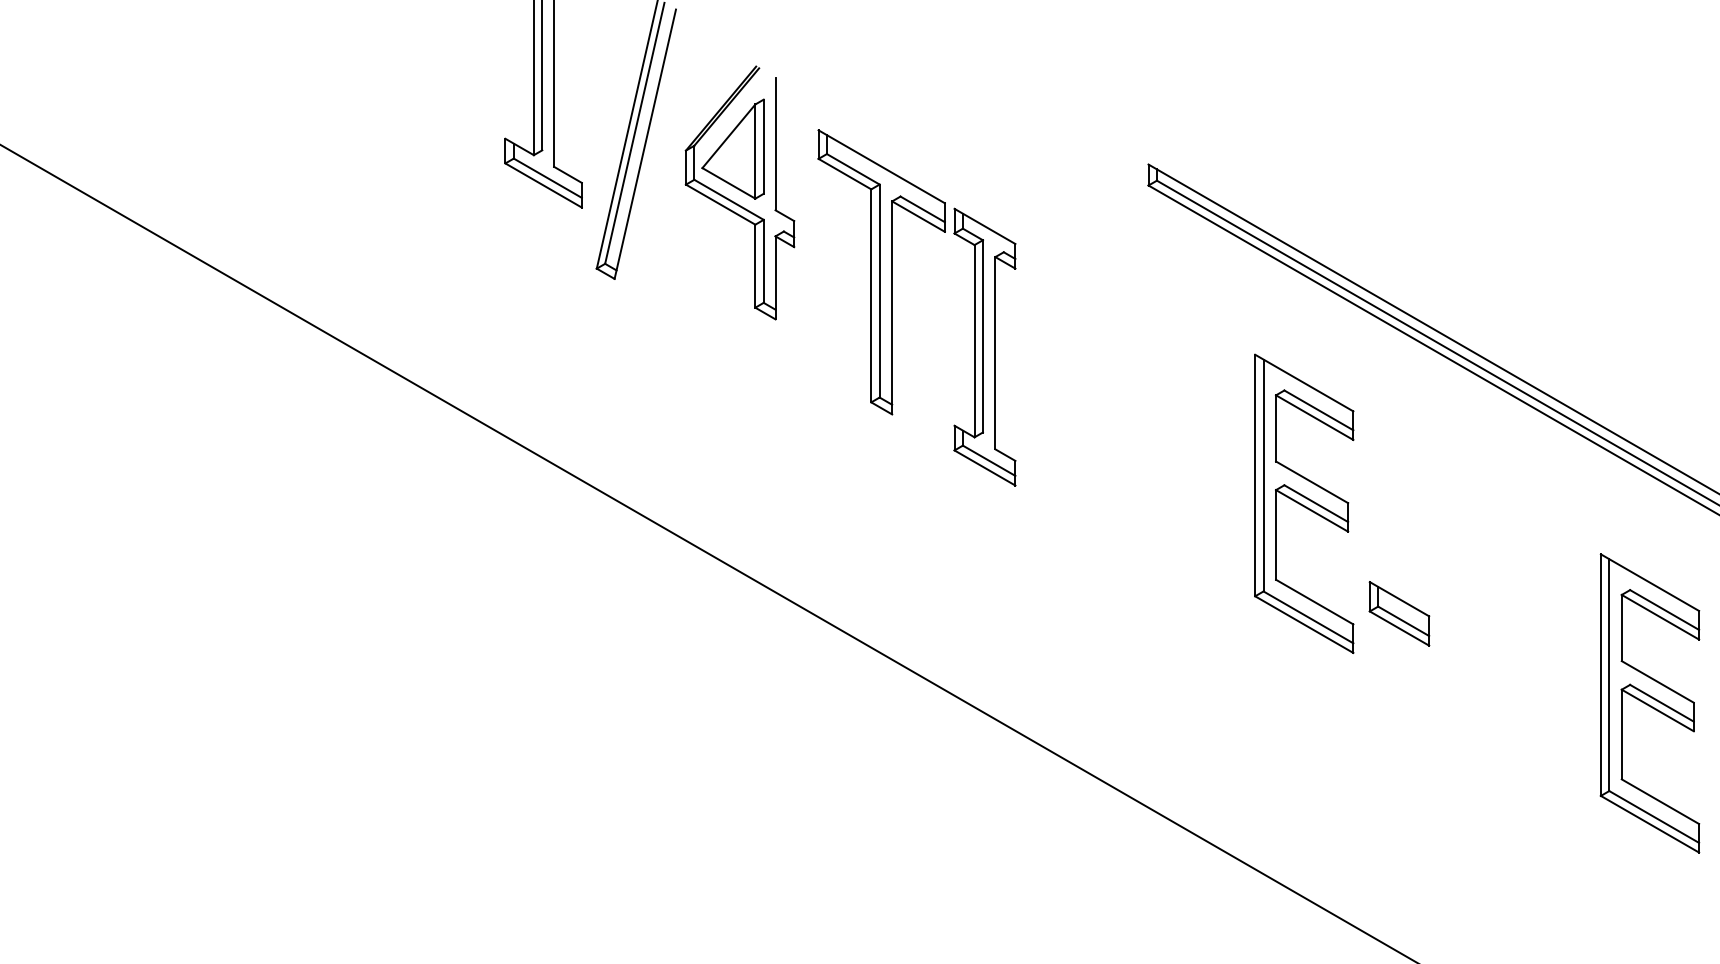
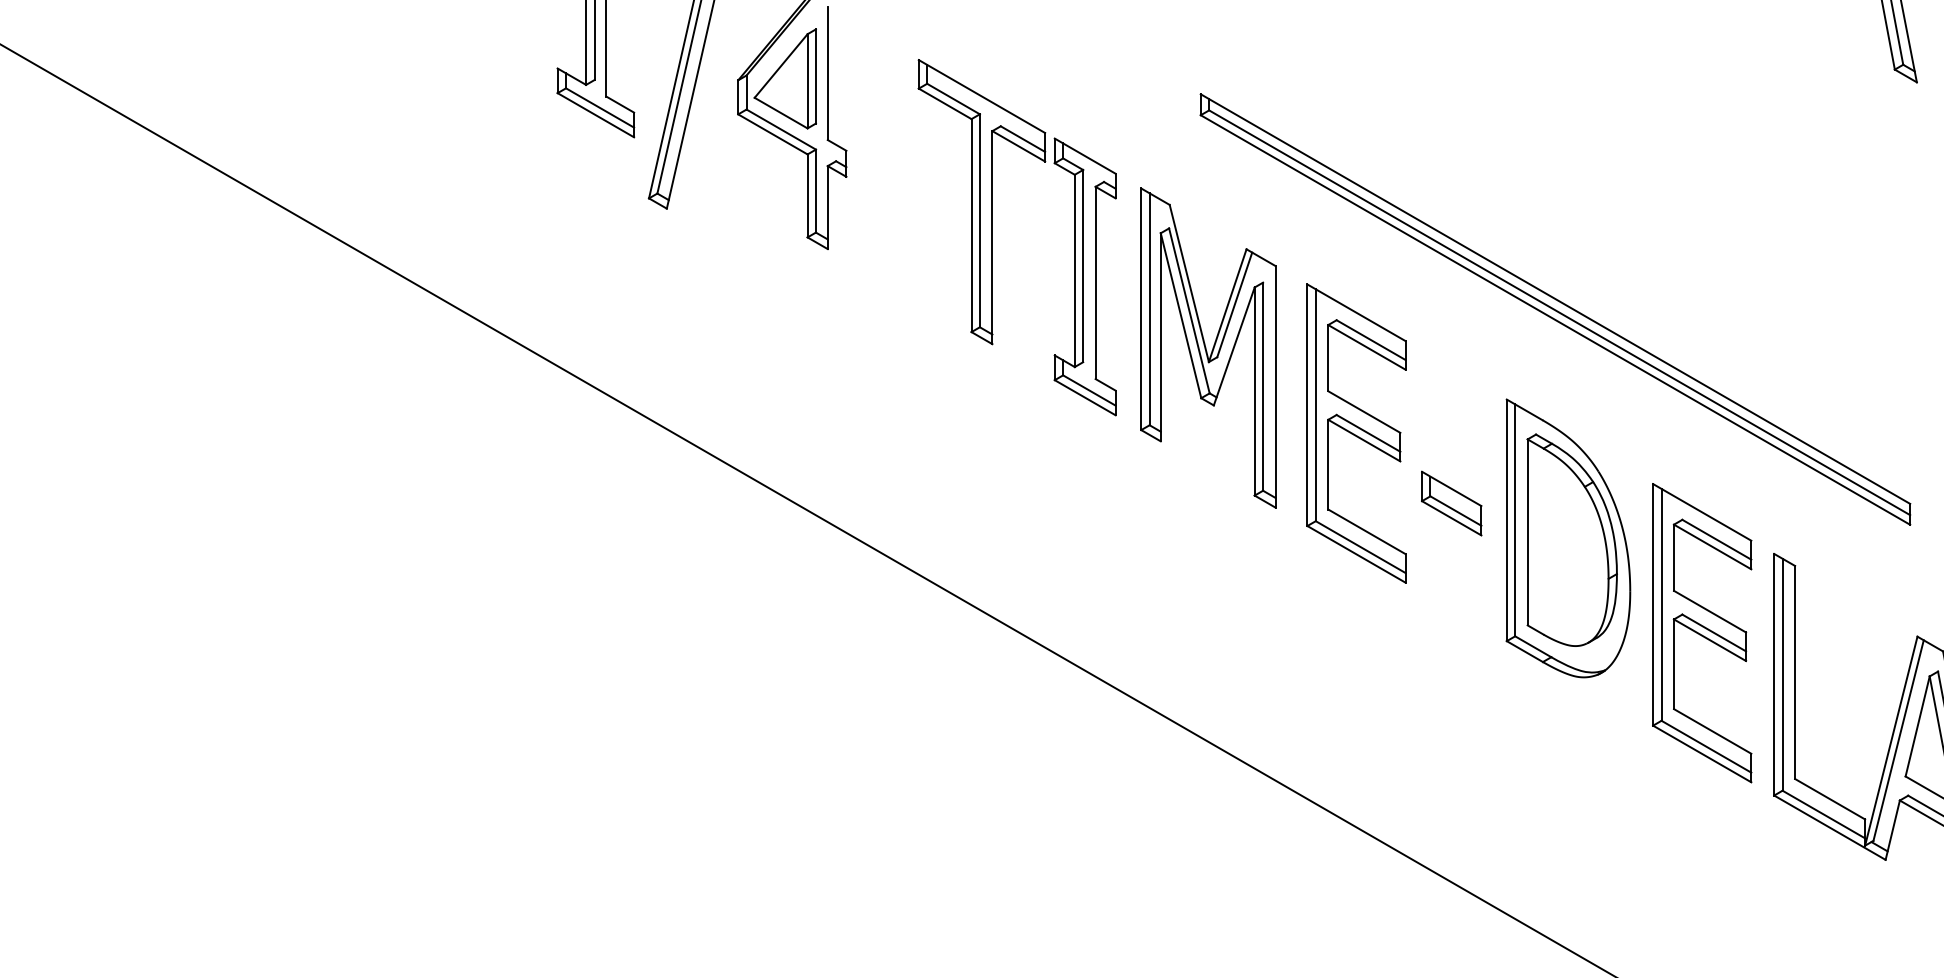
part: (892, 307) -> (992, 237), moved
part: (1156, 417) -> (1208, 347), added
part: (1516, 608) -> (1568, 538), added
part: (1399, 613) -> (1451, 503), moved

